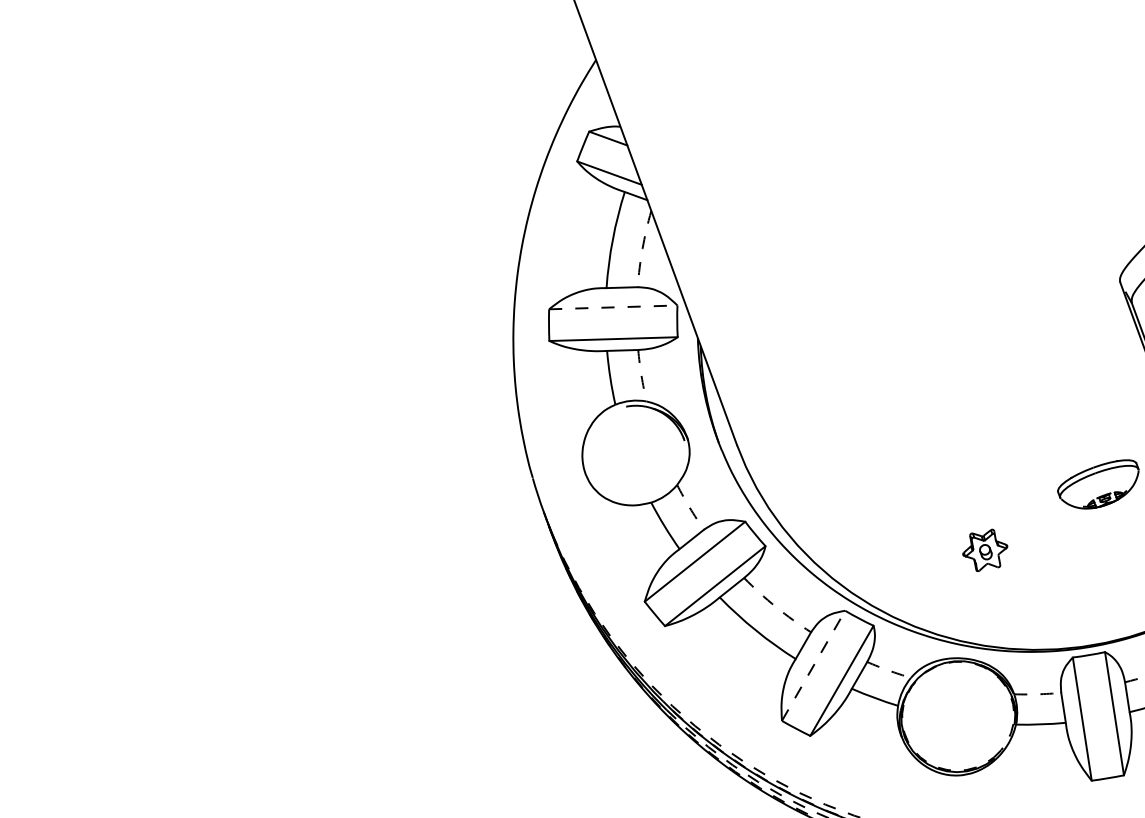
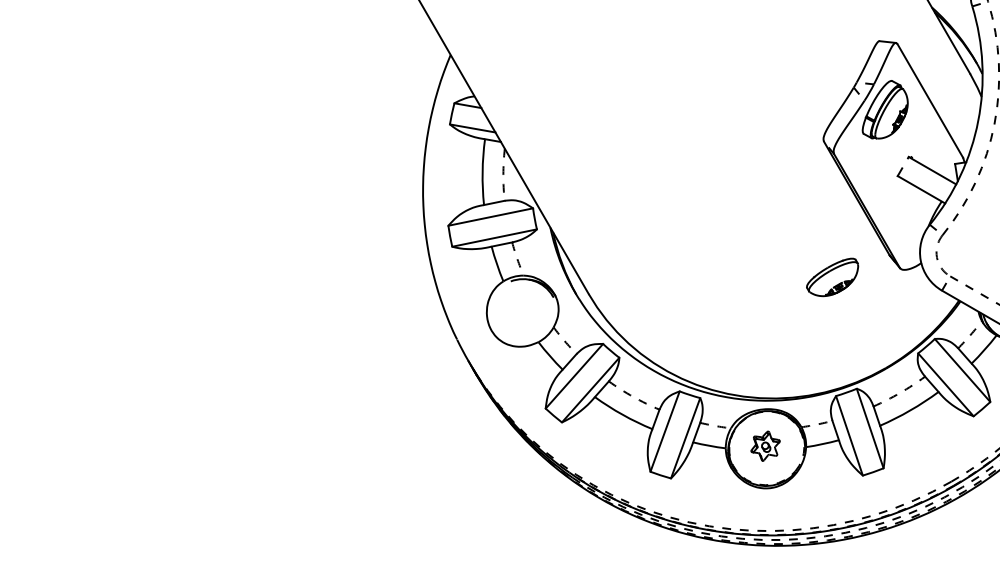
line: (614, 306) -> (491, 216), dashed -> solid
part: (985, 549) -> (765, 445), moved
line: (814, 665) -> (665, 431), dashed -> solid

